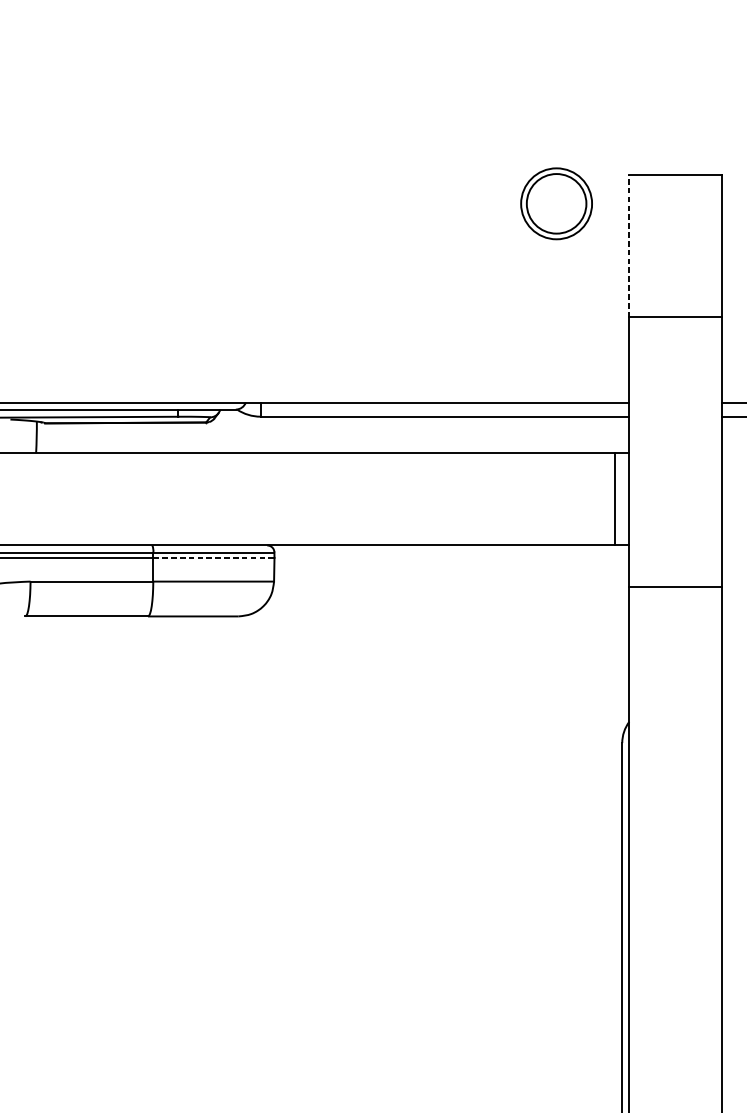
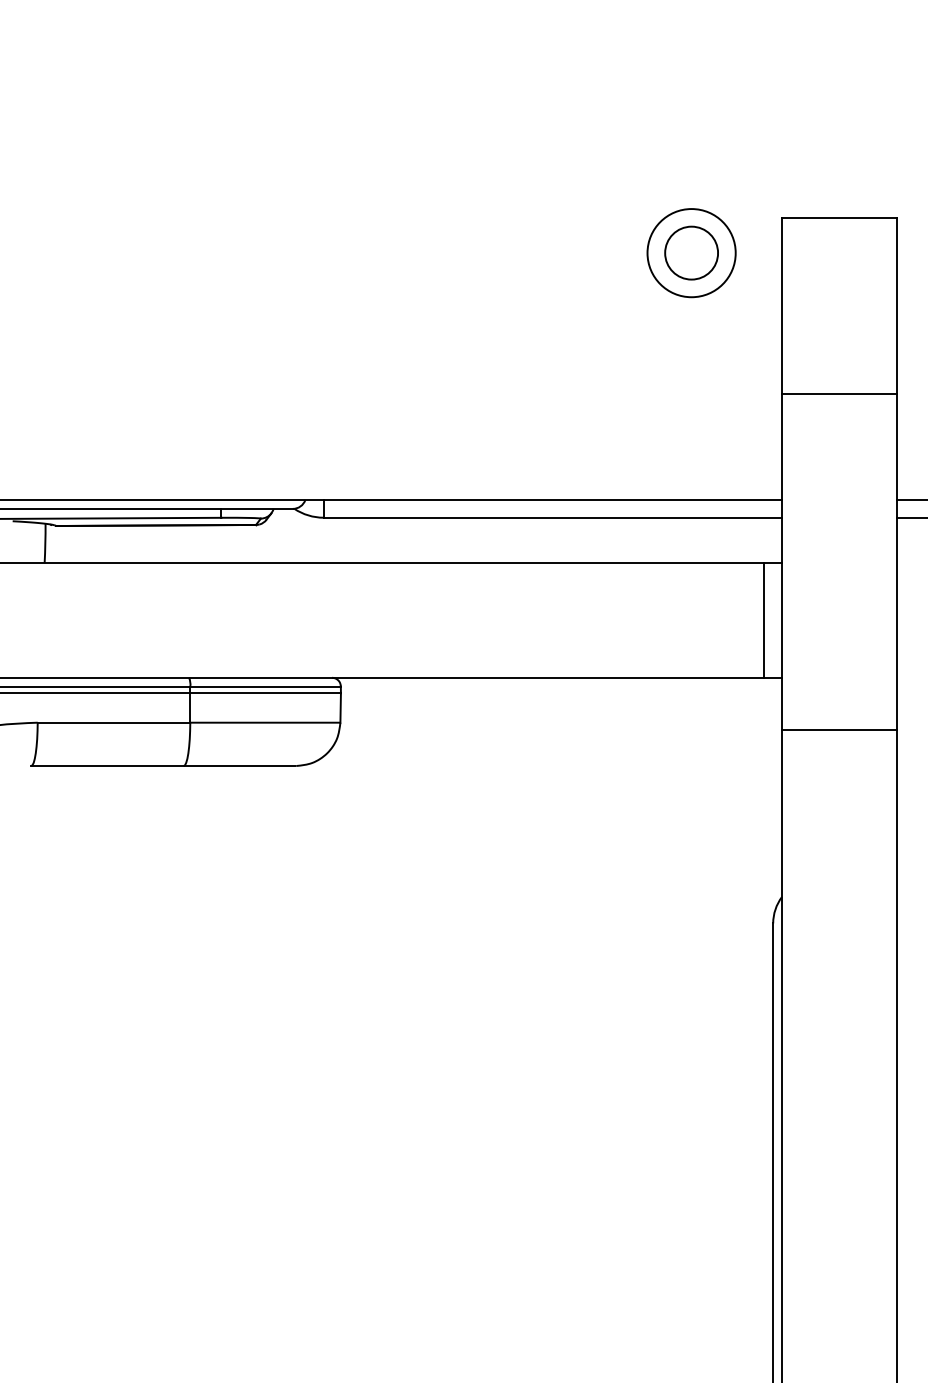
circle: (556, 203) -> (691, 252), size x0.71
line: (629, 245) -> (782, 305), dashed -> solid
line: (214, 558) -> (266, 693), dashed -> solid

